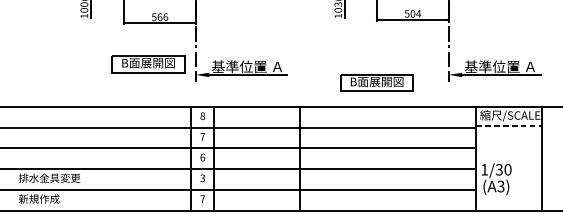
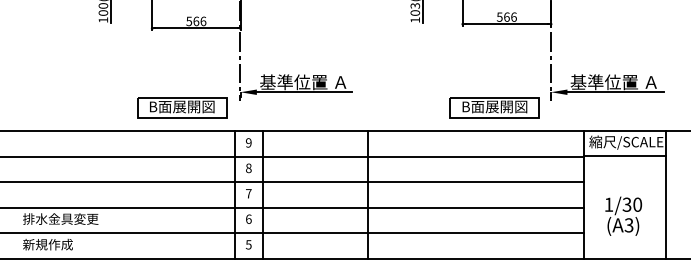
text: (415, 13) -> (510, 16), 504 -> 566
part: (148, 63) -> (182, 107), moved
part: (376, 82) -> (494, 107), moved
text: (202, 115) -> (248, 142), 8 -> 9
line: (509, 126) -> (625, 155), dashed -> solid
text: (202, 137) -> (248, 168), 7 -> 8
text: (202, 157) -> (248, 193), 6 -> 7
text: (202, 177) -> (248, 218), 3 -> 6
text: (496, 178) -> (623, 215), moved
text: (202, 198) -> (248, 244), 7 -> 5

